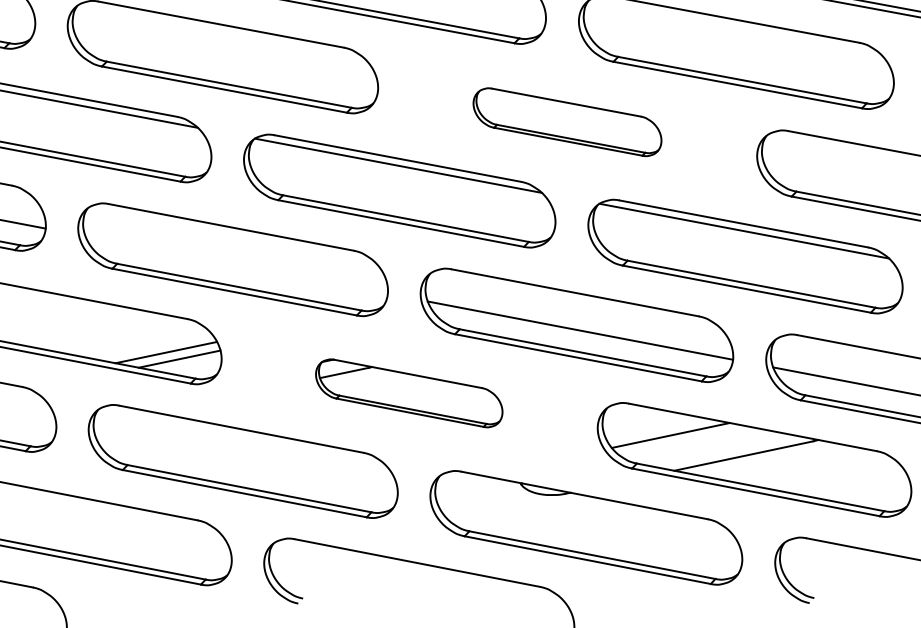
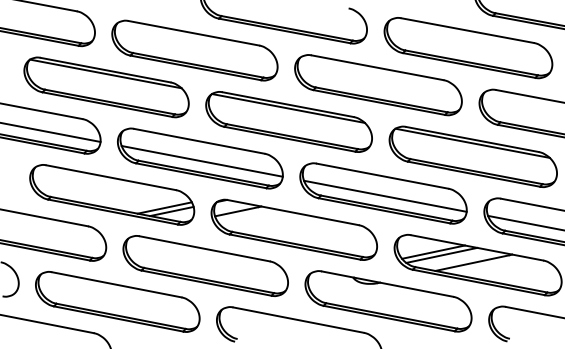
part: (567, 122) -> (378, 85), size x1.67
line: (235, 265) -> (201, 161), added
part: (407, 392) -> (293, 229), size x1.67
line: (685, 439) -> (441, 254), added

